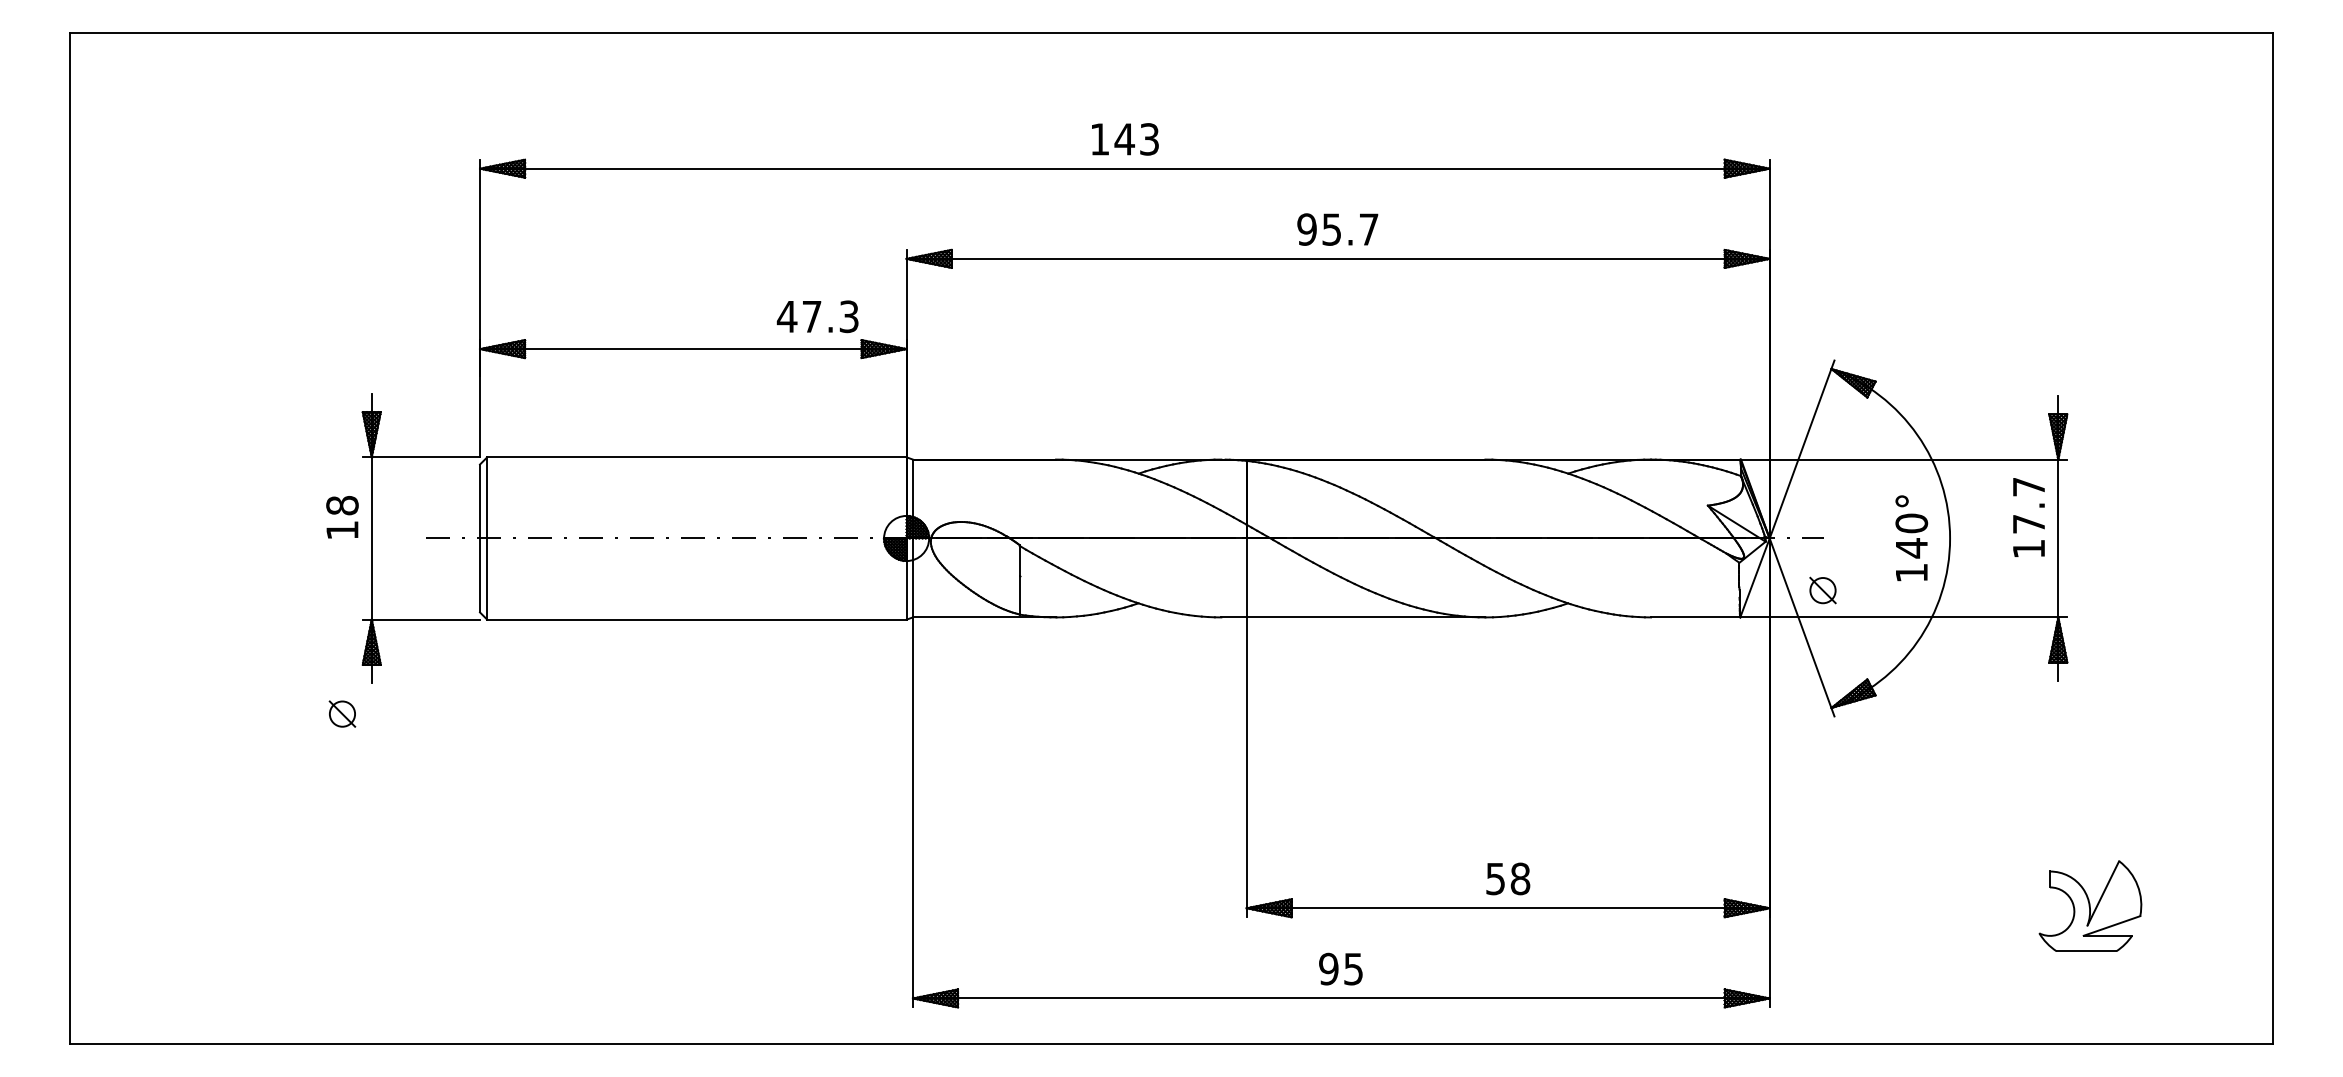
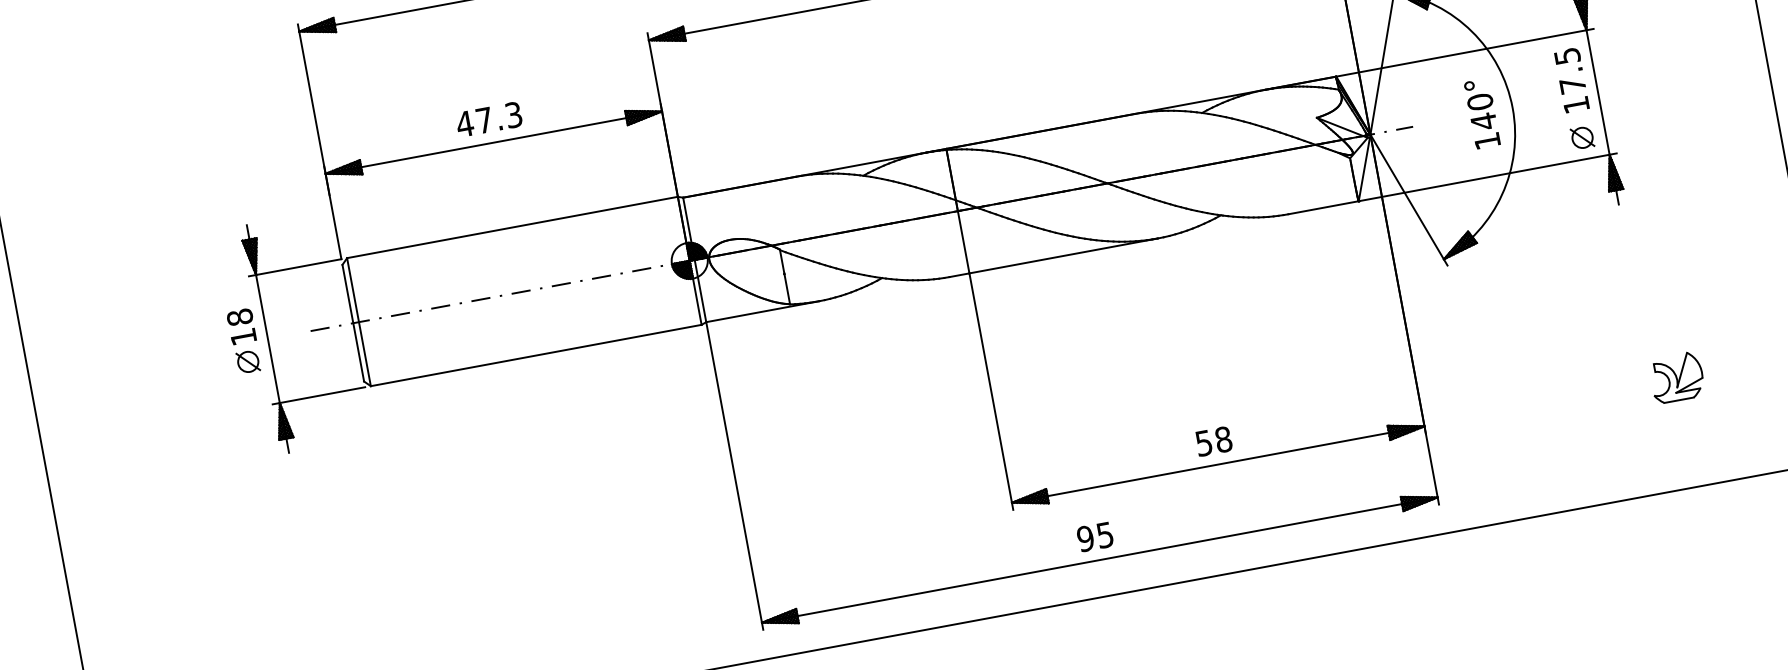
text: (817, 316) -> (488, 119), moved
text: (2029, 487) -> (1567, 56), 17.7 -> 17.5
part: (1822, 590) -> (1582, 137), moved
part: (342, 713) -> (248, 361), moved
part: (2089, 905) -> (1676, 377), size x0.62

